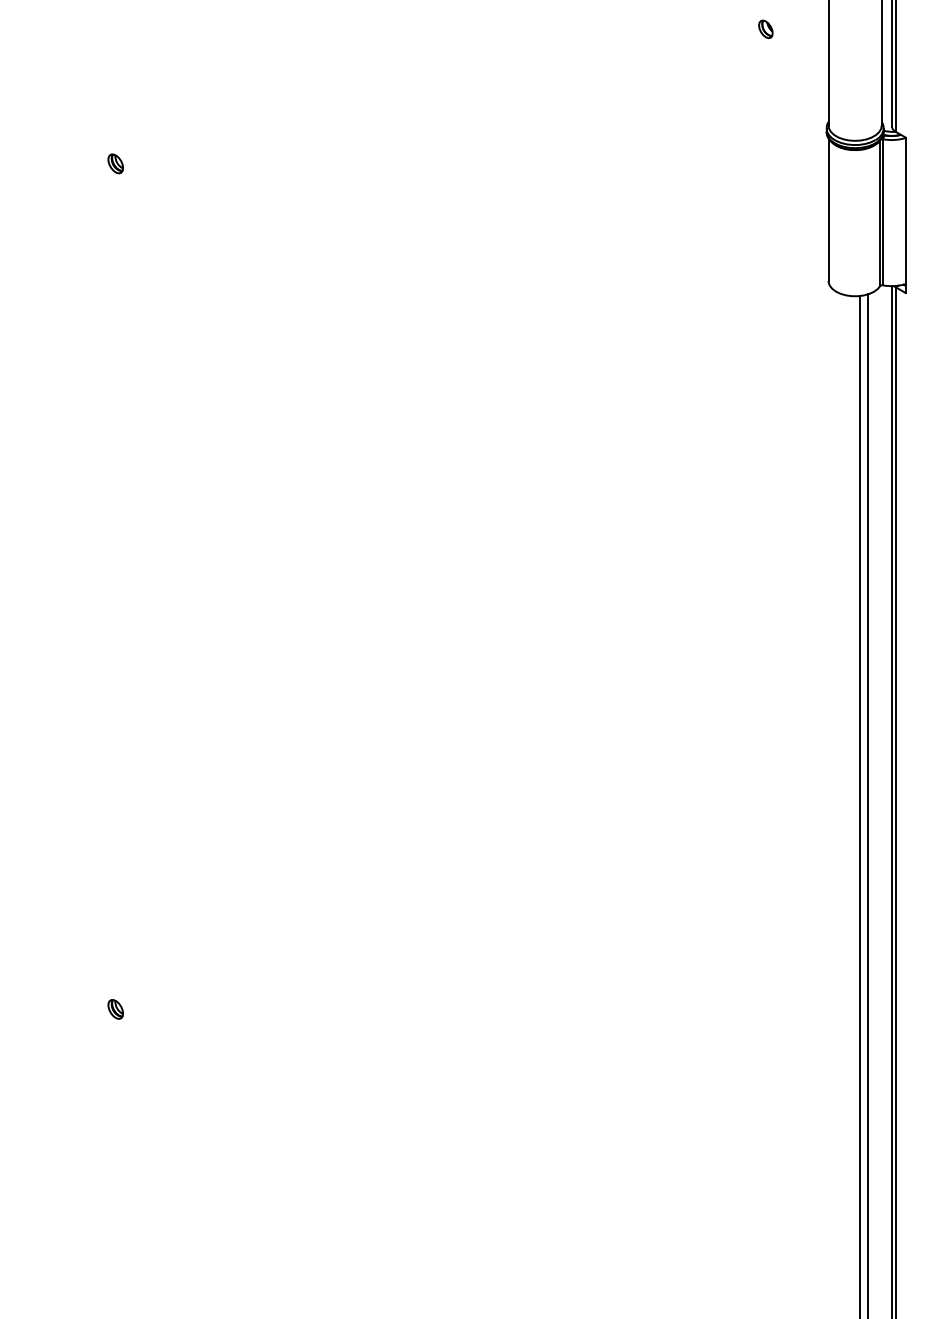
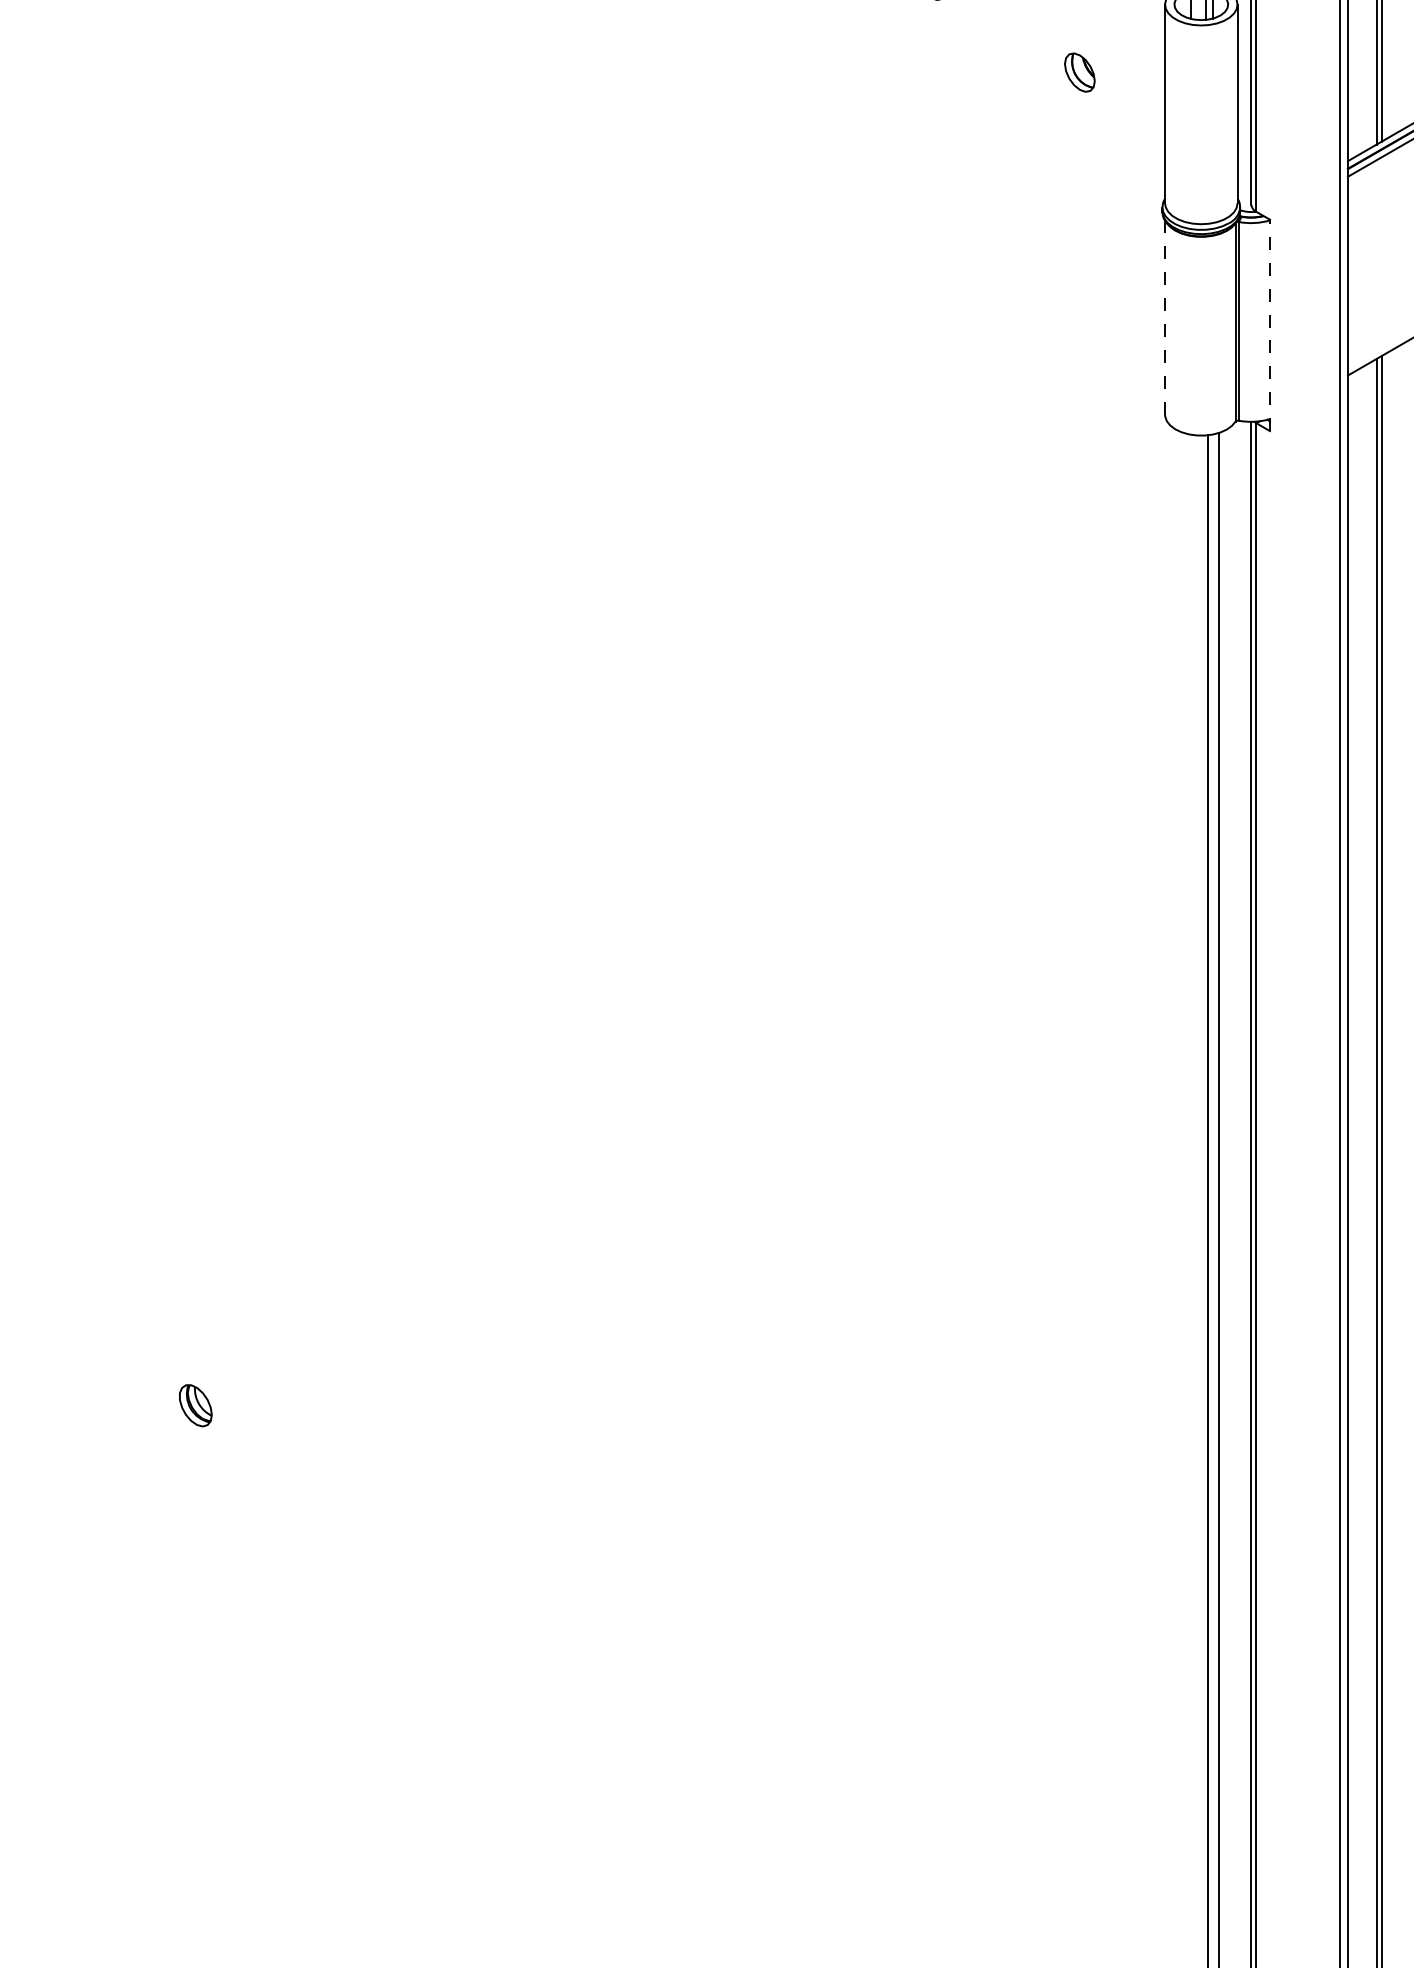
part: (765, 29) -> (1079, 72), size x1.6
part: (115, 163) -> (195, 255), removed
line: (828, 210) -> (1165, 318), solid -> dashed
line: (905, 215) -> (1269, 325), solid -> dashed
part: (115, 1009) -> (195, 1405), size x1.6

